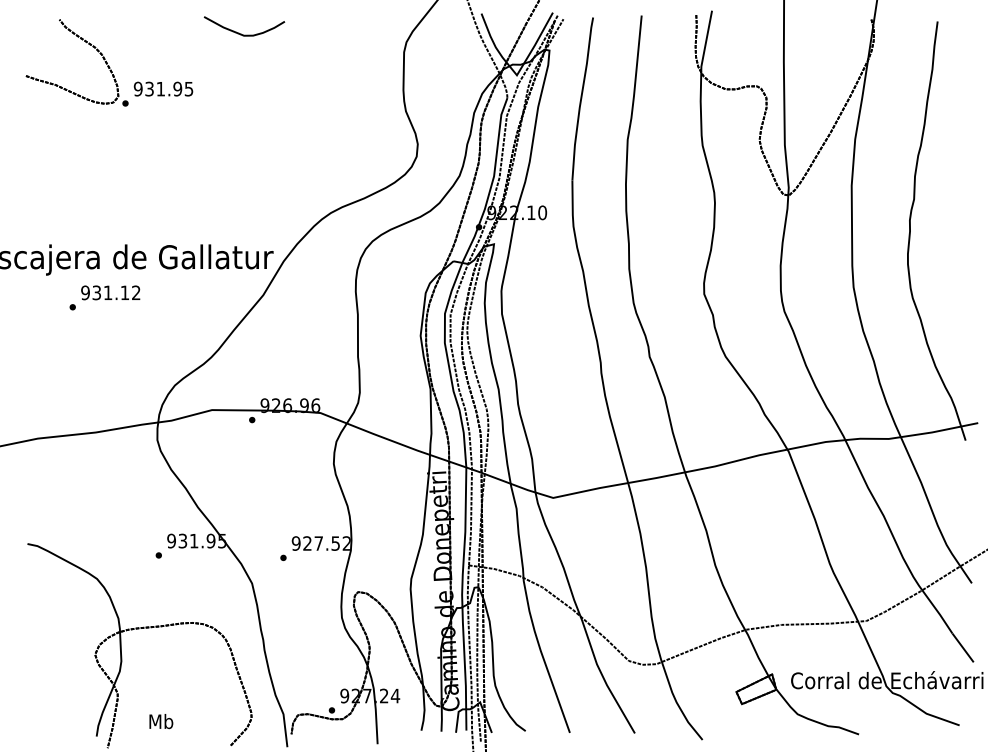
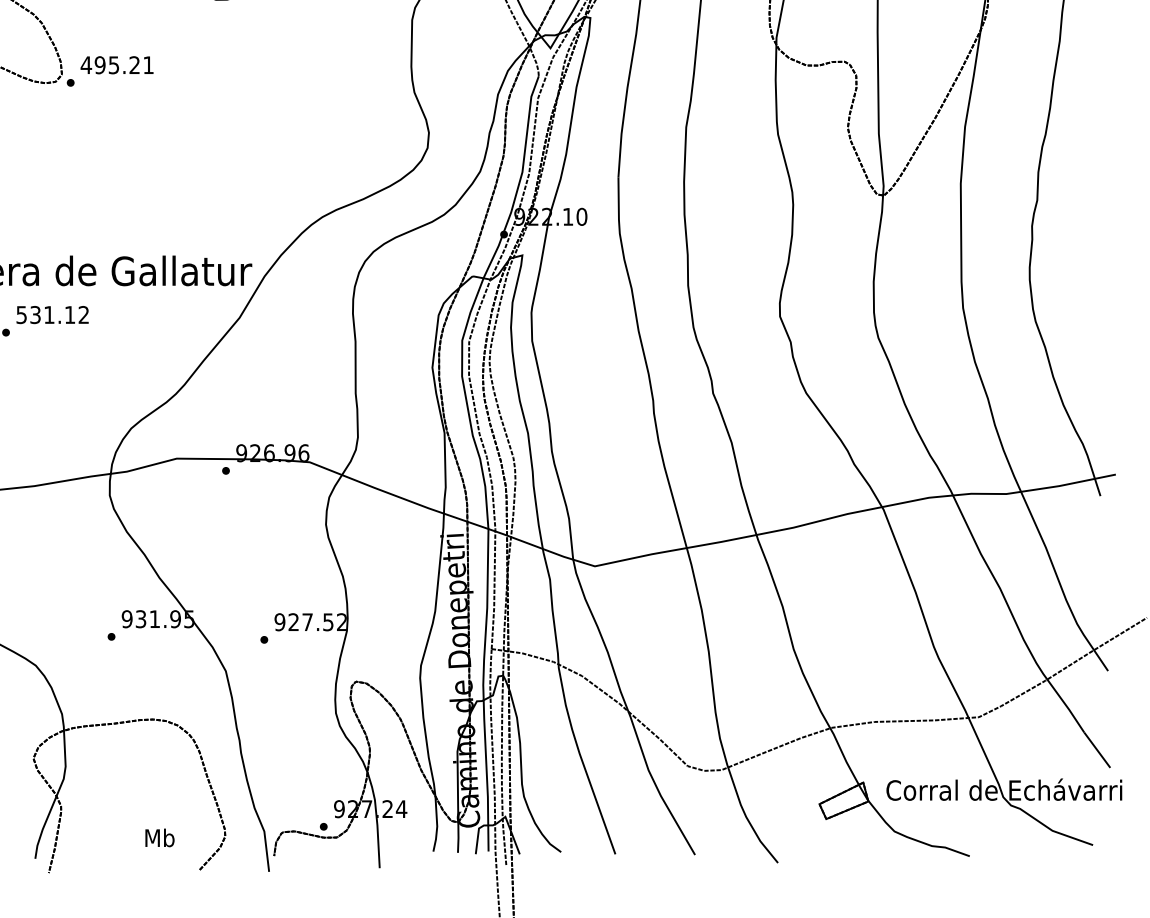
text: (163, 88) -> (117, 64), 931.95 -> 495.21
text: (85, 292) -> (21, 314), 931.12 -> 531.12
text: (161, 721) -> (160, 837), moved

